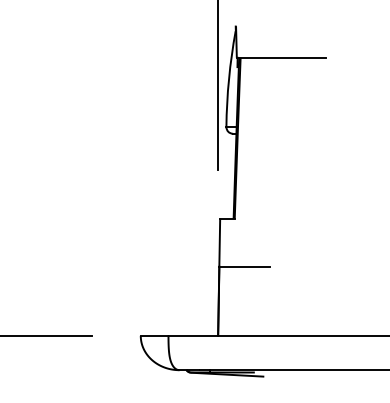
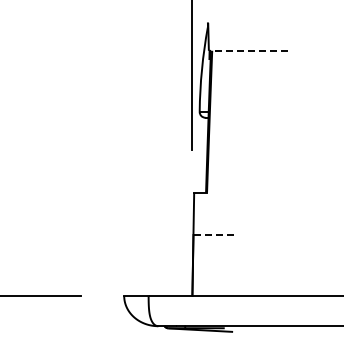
line: (280, 57) -> (247, 50), solid -> dashed
line: (245, 266) -> (216, 234), solid -> dashed

